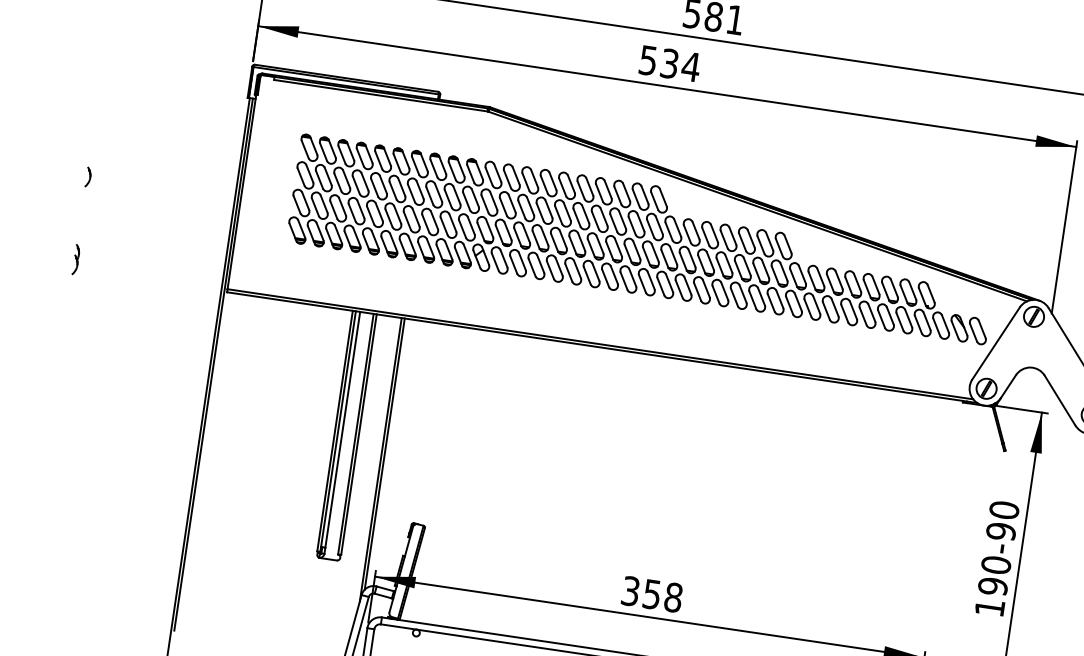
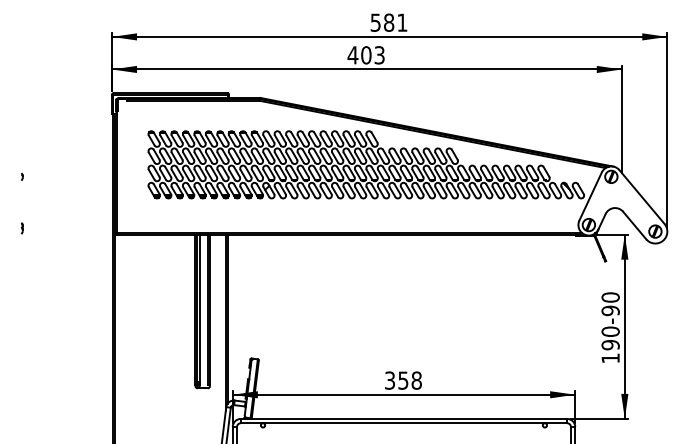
text: (669, 64) -> (366, 55), 534 -> 403
part: (89, 176) -> (22, 176), size x0.6
part: (77, 260) -> (22, 228), size x0.6

